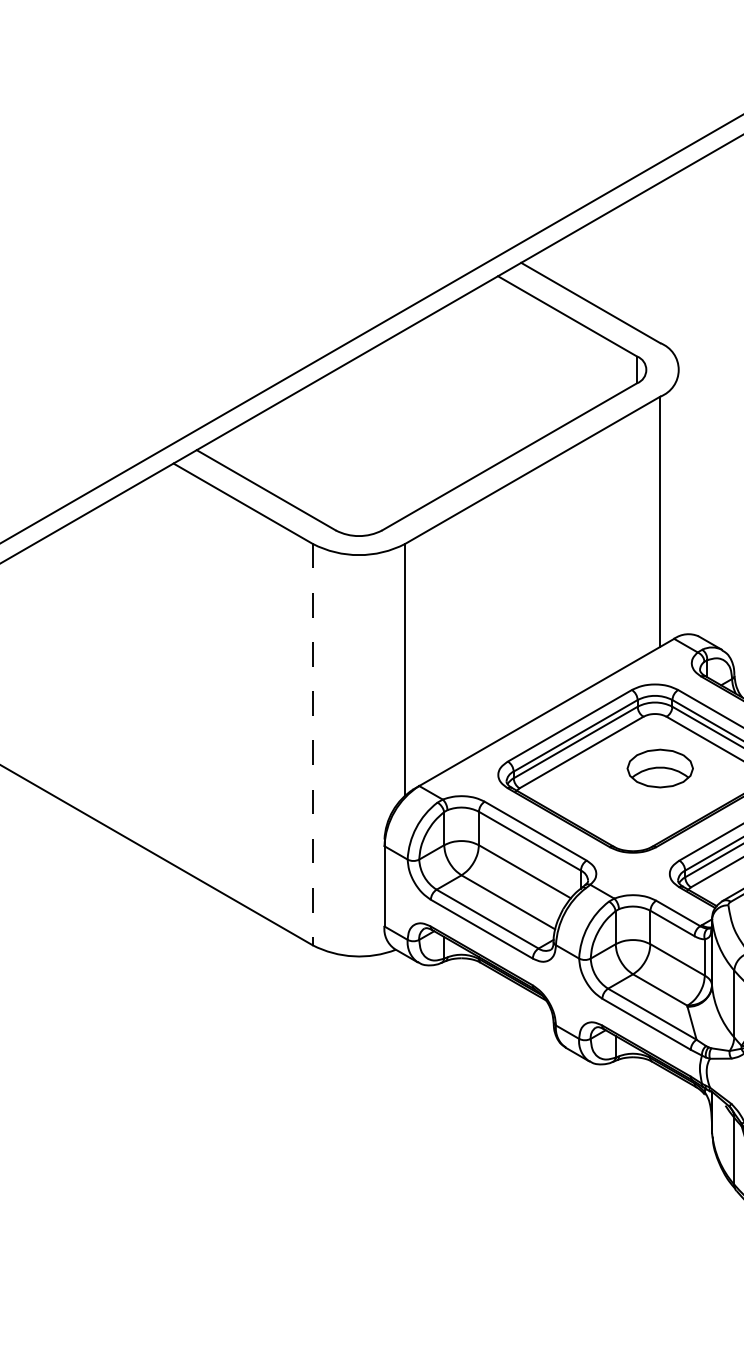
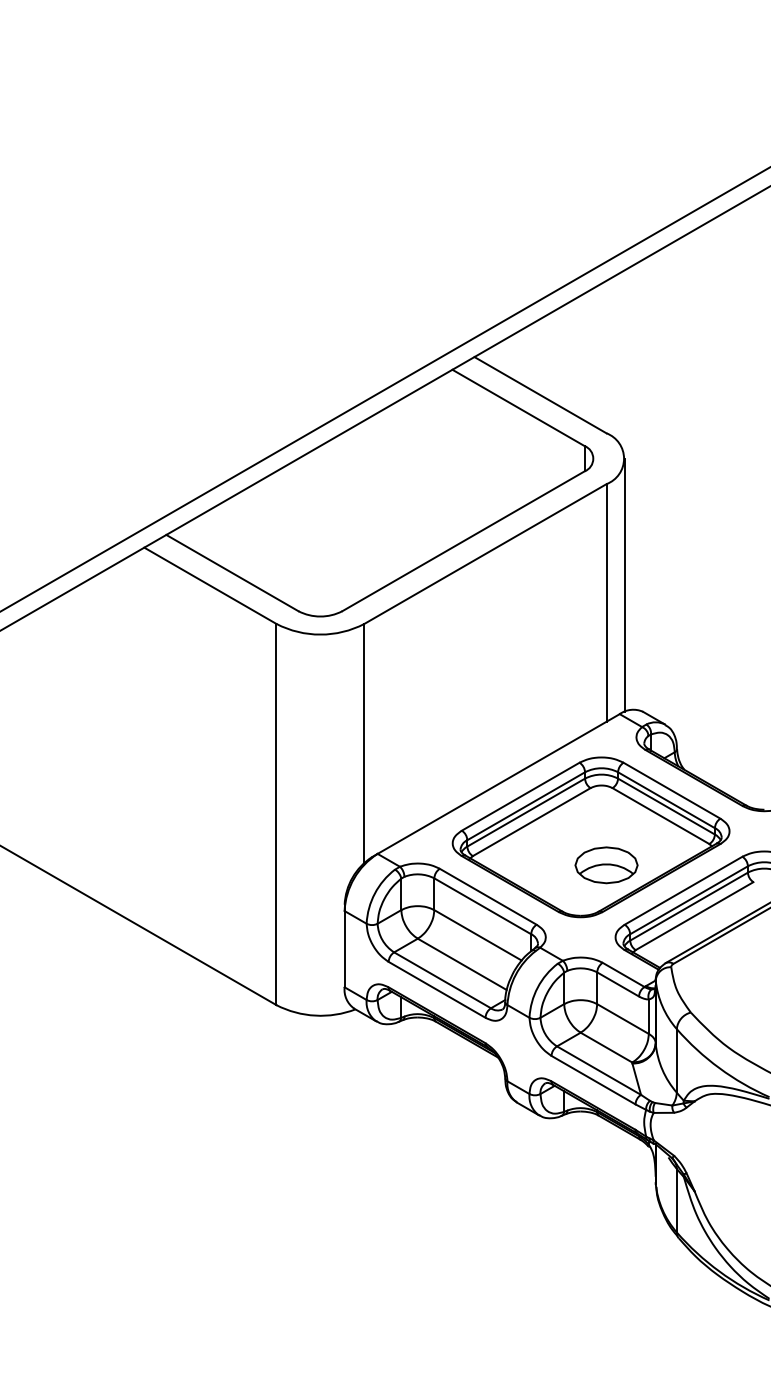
line: (679, 502) -> (624, 584), added
line: (312, 744) -> (276, 814), dashed -> solid
part: (660, 768) -> (606, 865), moved

